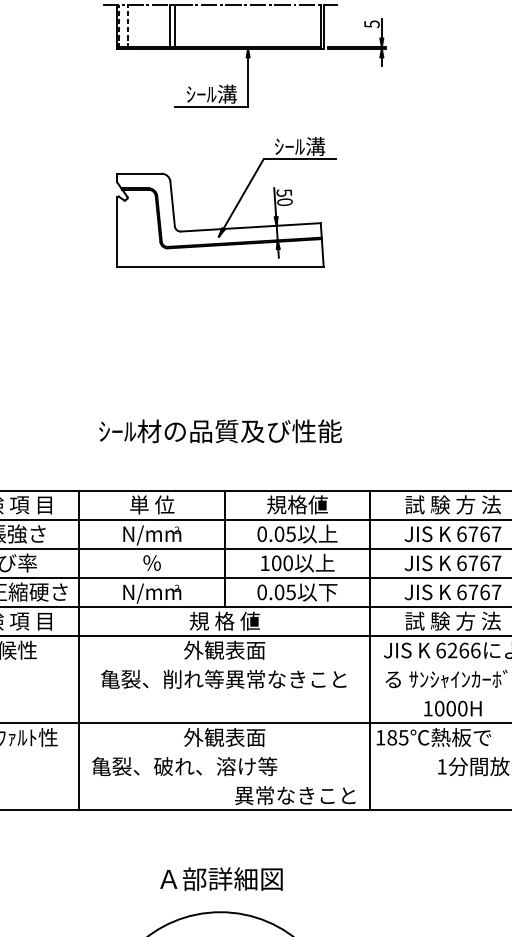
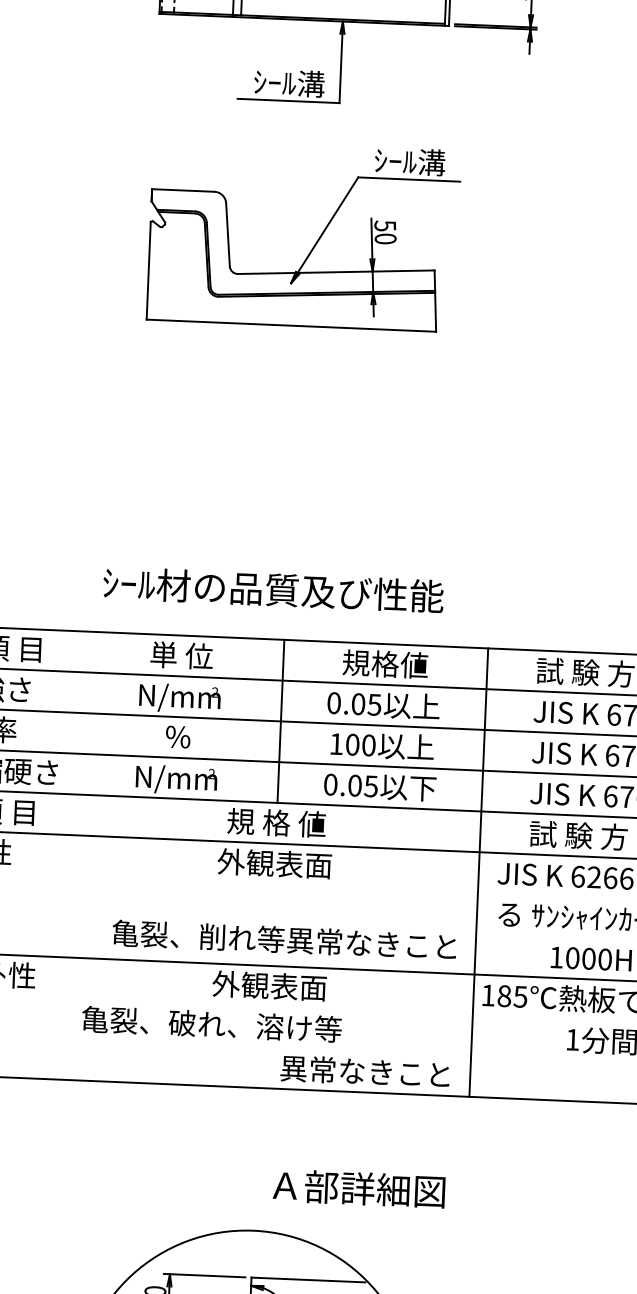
text: (220, 431) -> (273, 590), moved
line: (79, 650) -> (71, 855), removed
text: (223, 678) -> (283, 938), moved
text: (221, 878) -> (359, 1187), moved

